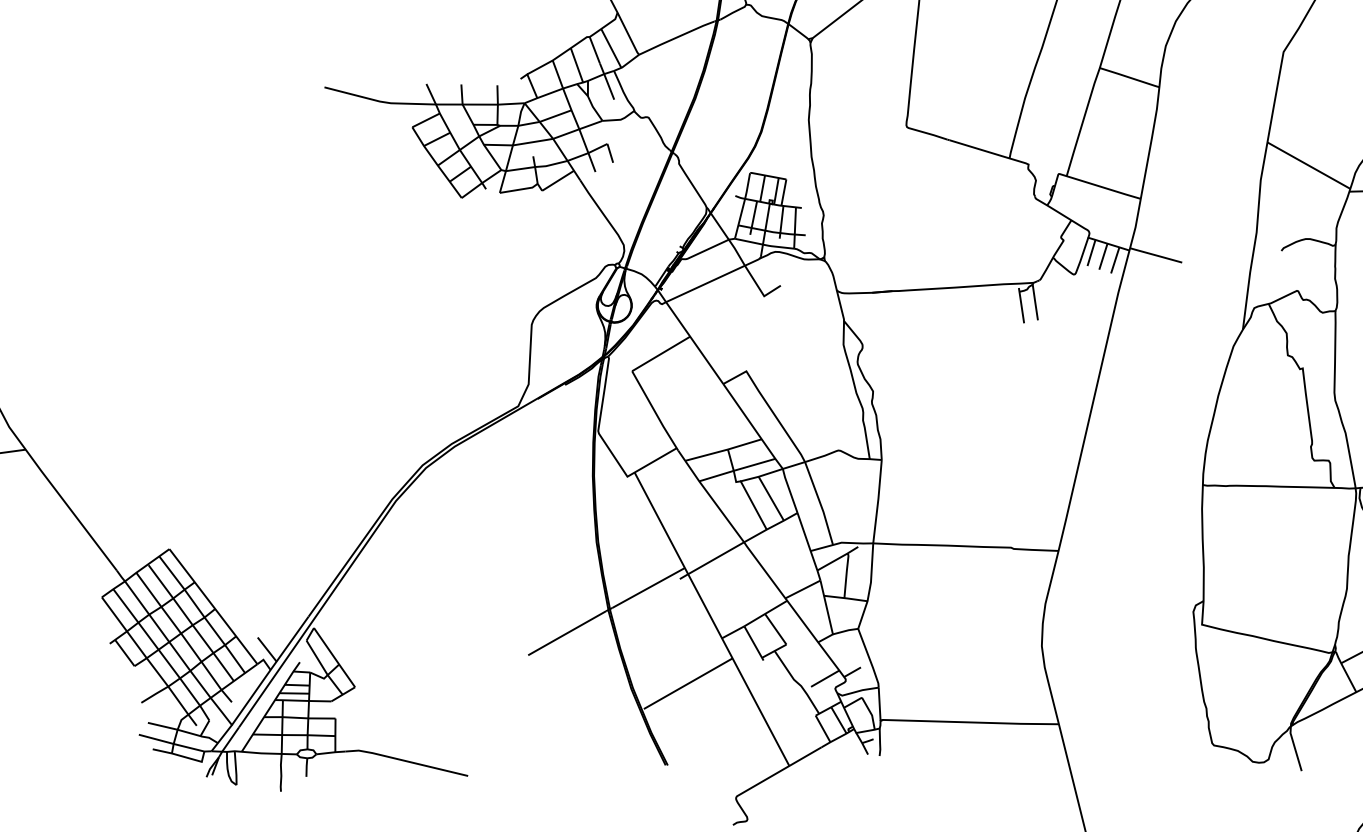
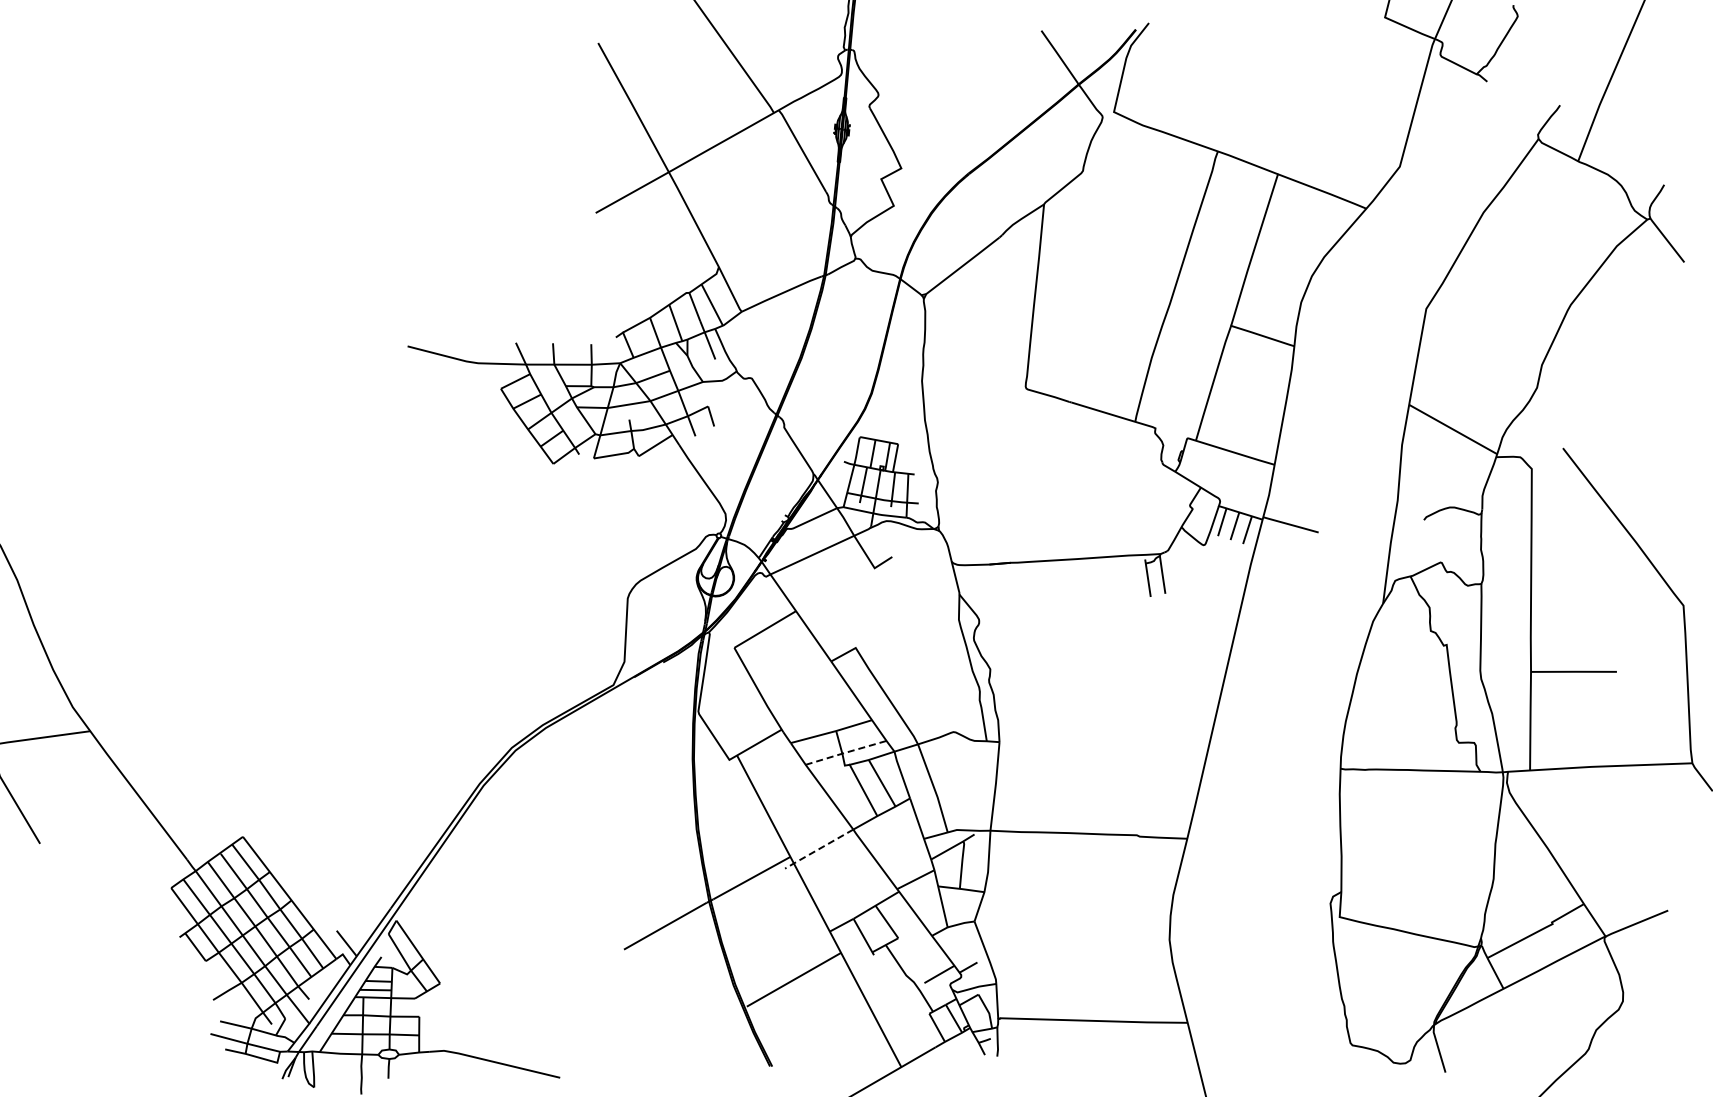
line: (736, 469) -> (845, 752), solid -> dashed
line: (711, 561) -> (818, 849), solid -> dashed

